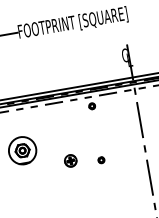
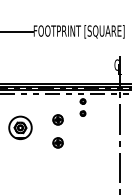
part: (65, 133) -> (57, 119), added
part: (100, 160) -> (82, 113), moved

